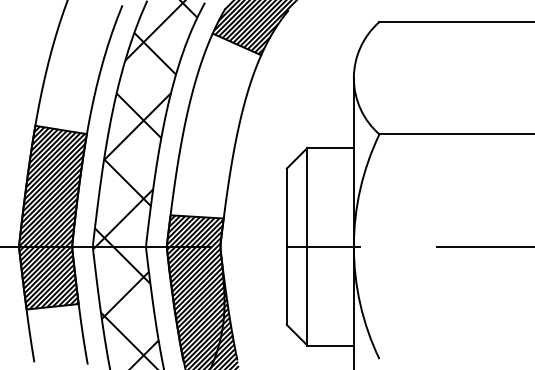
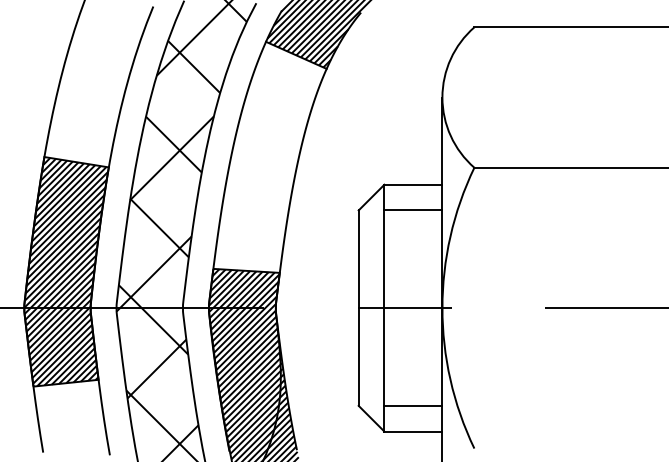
line: (330, 168) -> (413, 210), added
line: (330, 324) -> (413, 405), added

